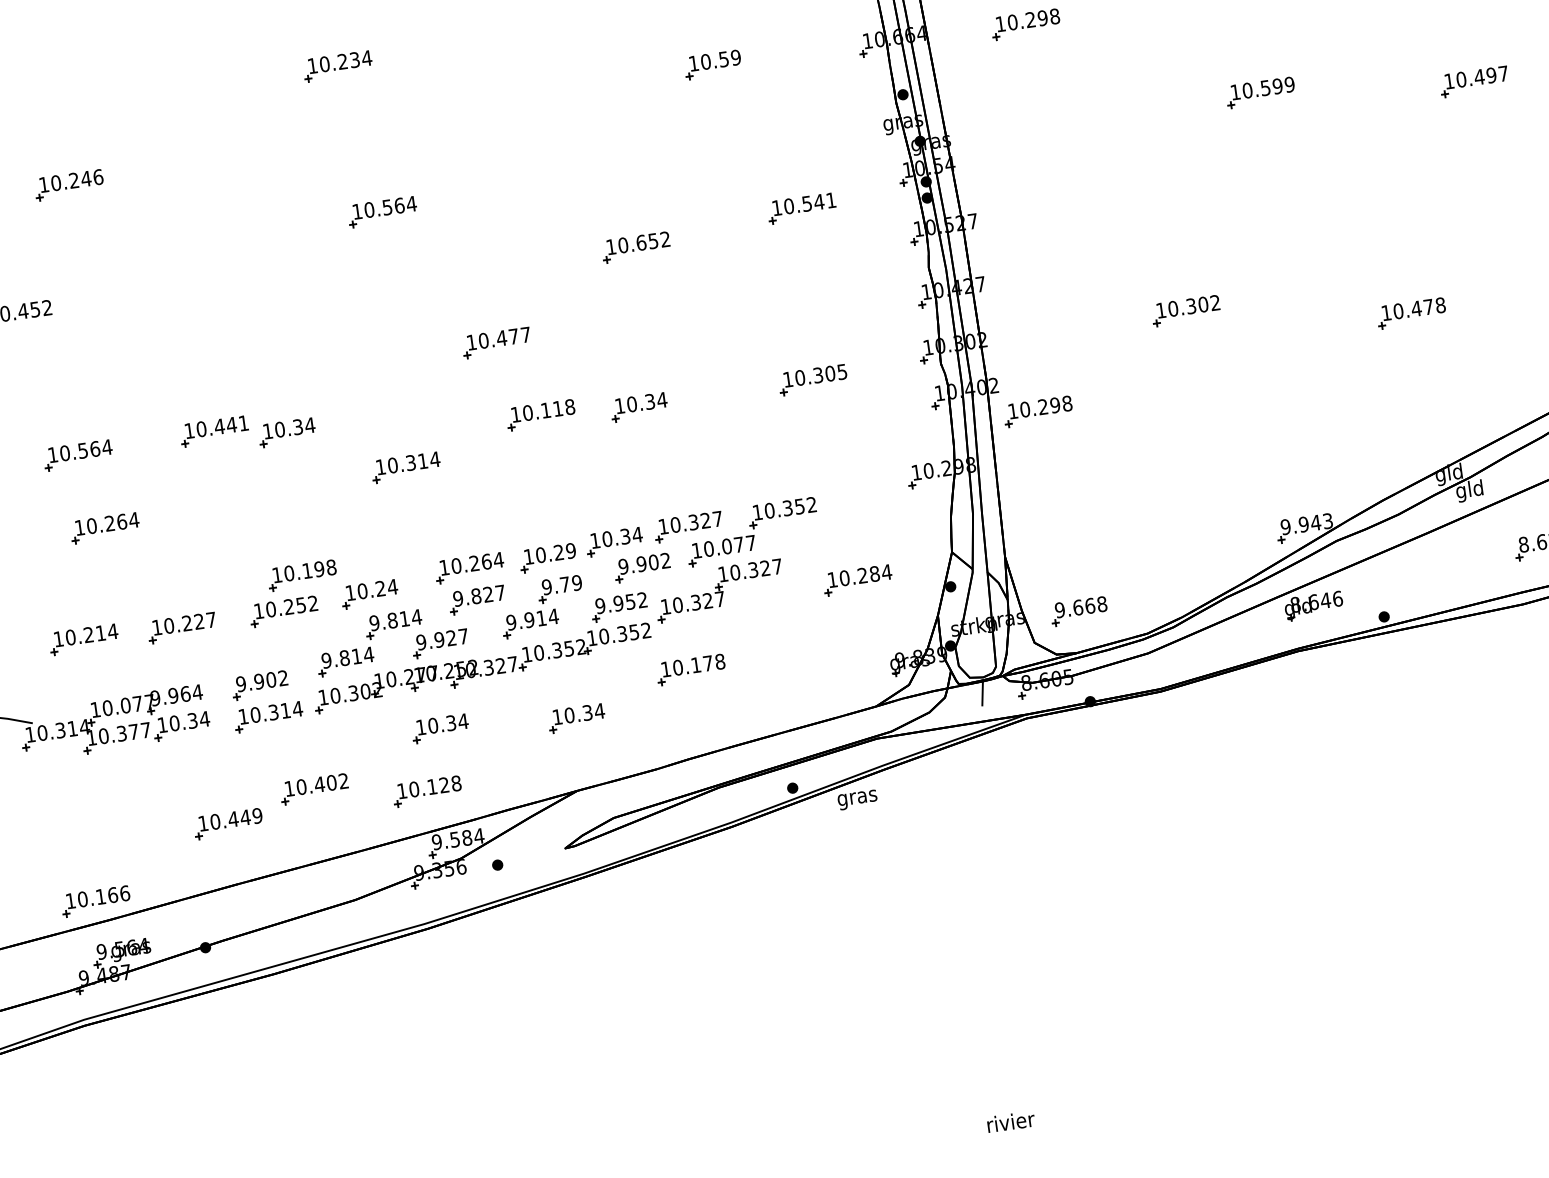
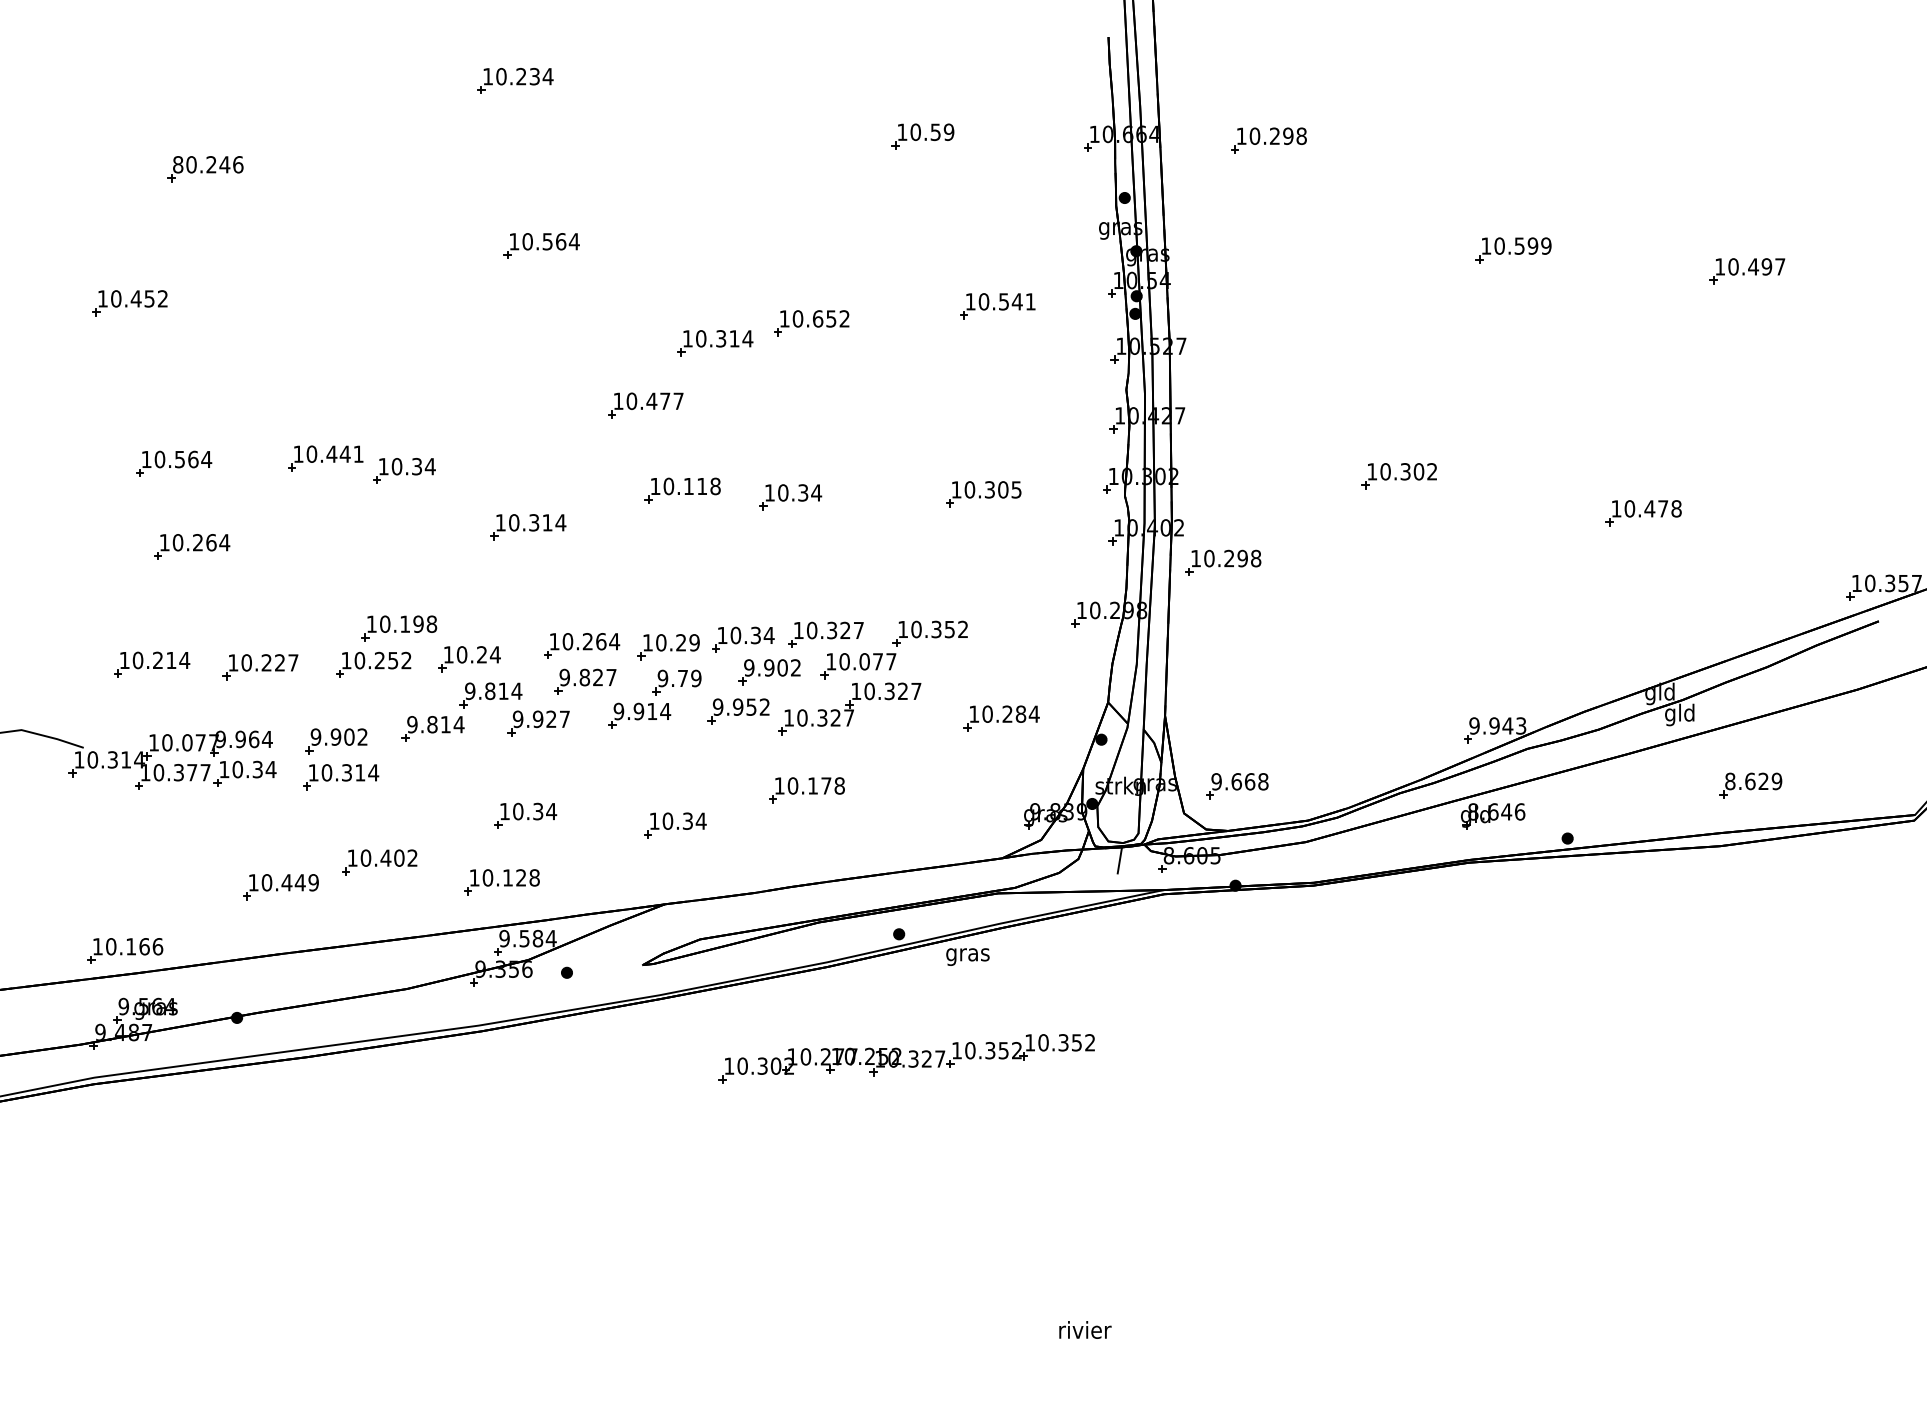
text: (44, 184) -> (178, 164), 10.246 -> 80.246
part: (551, 278) -> (715, 343), added
part: (482, 668) -> (906, 1058), moved

